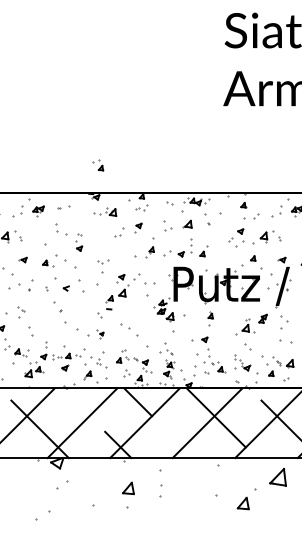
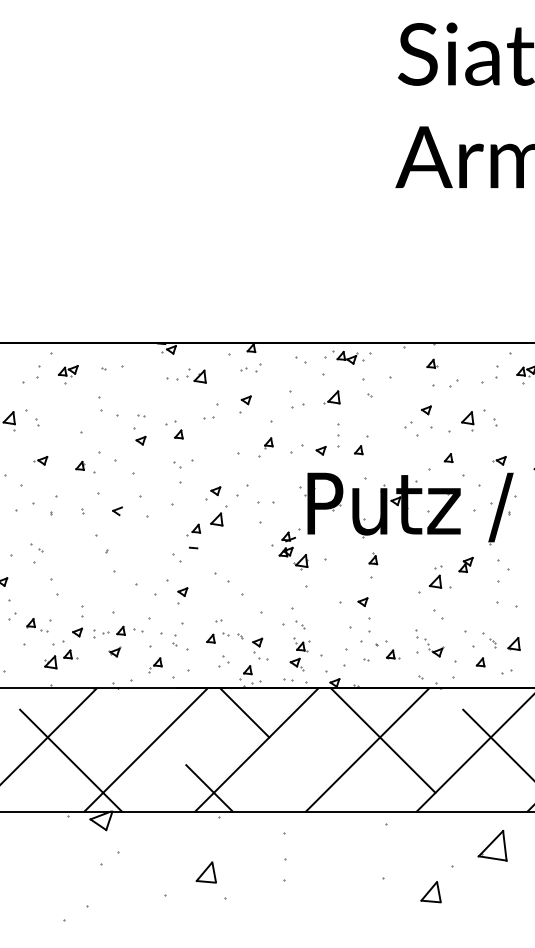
part: (98, 165) -> (174, 429), moved
part: (99, 333) -> (176, 590), size x1.67
part: (128, 488) -> (206, 872), moved

